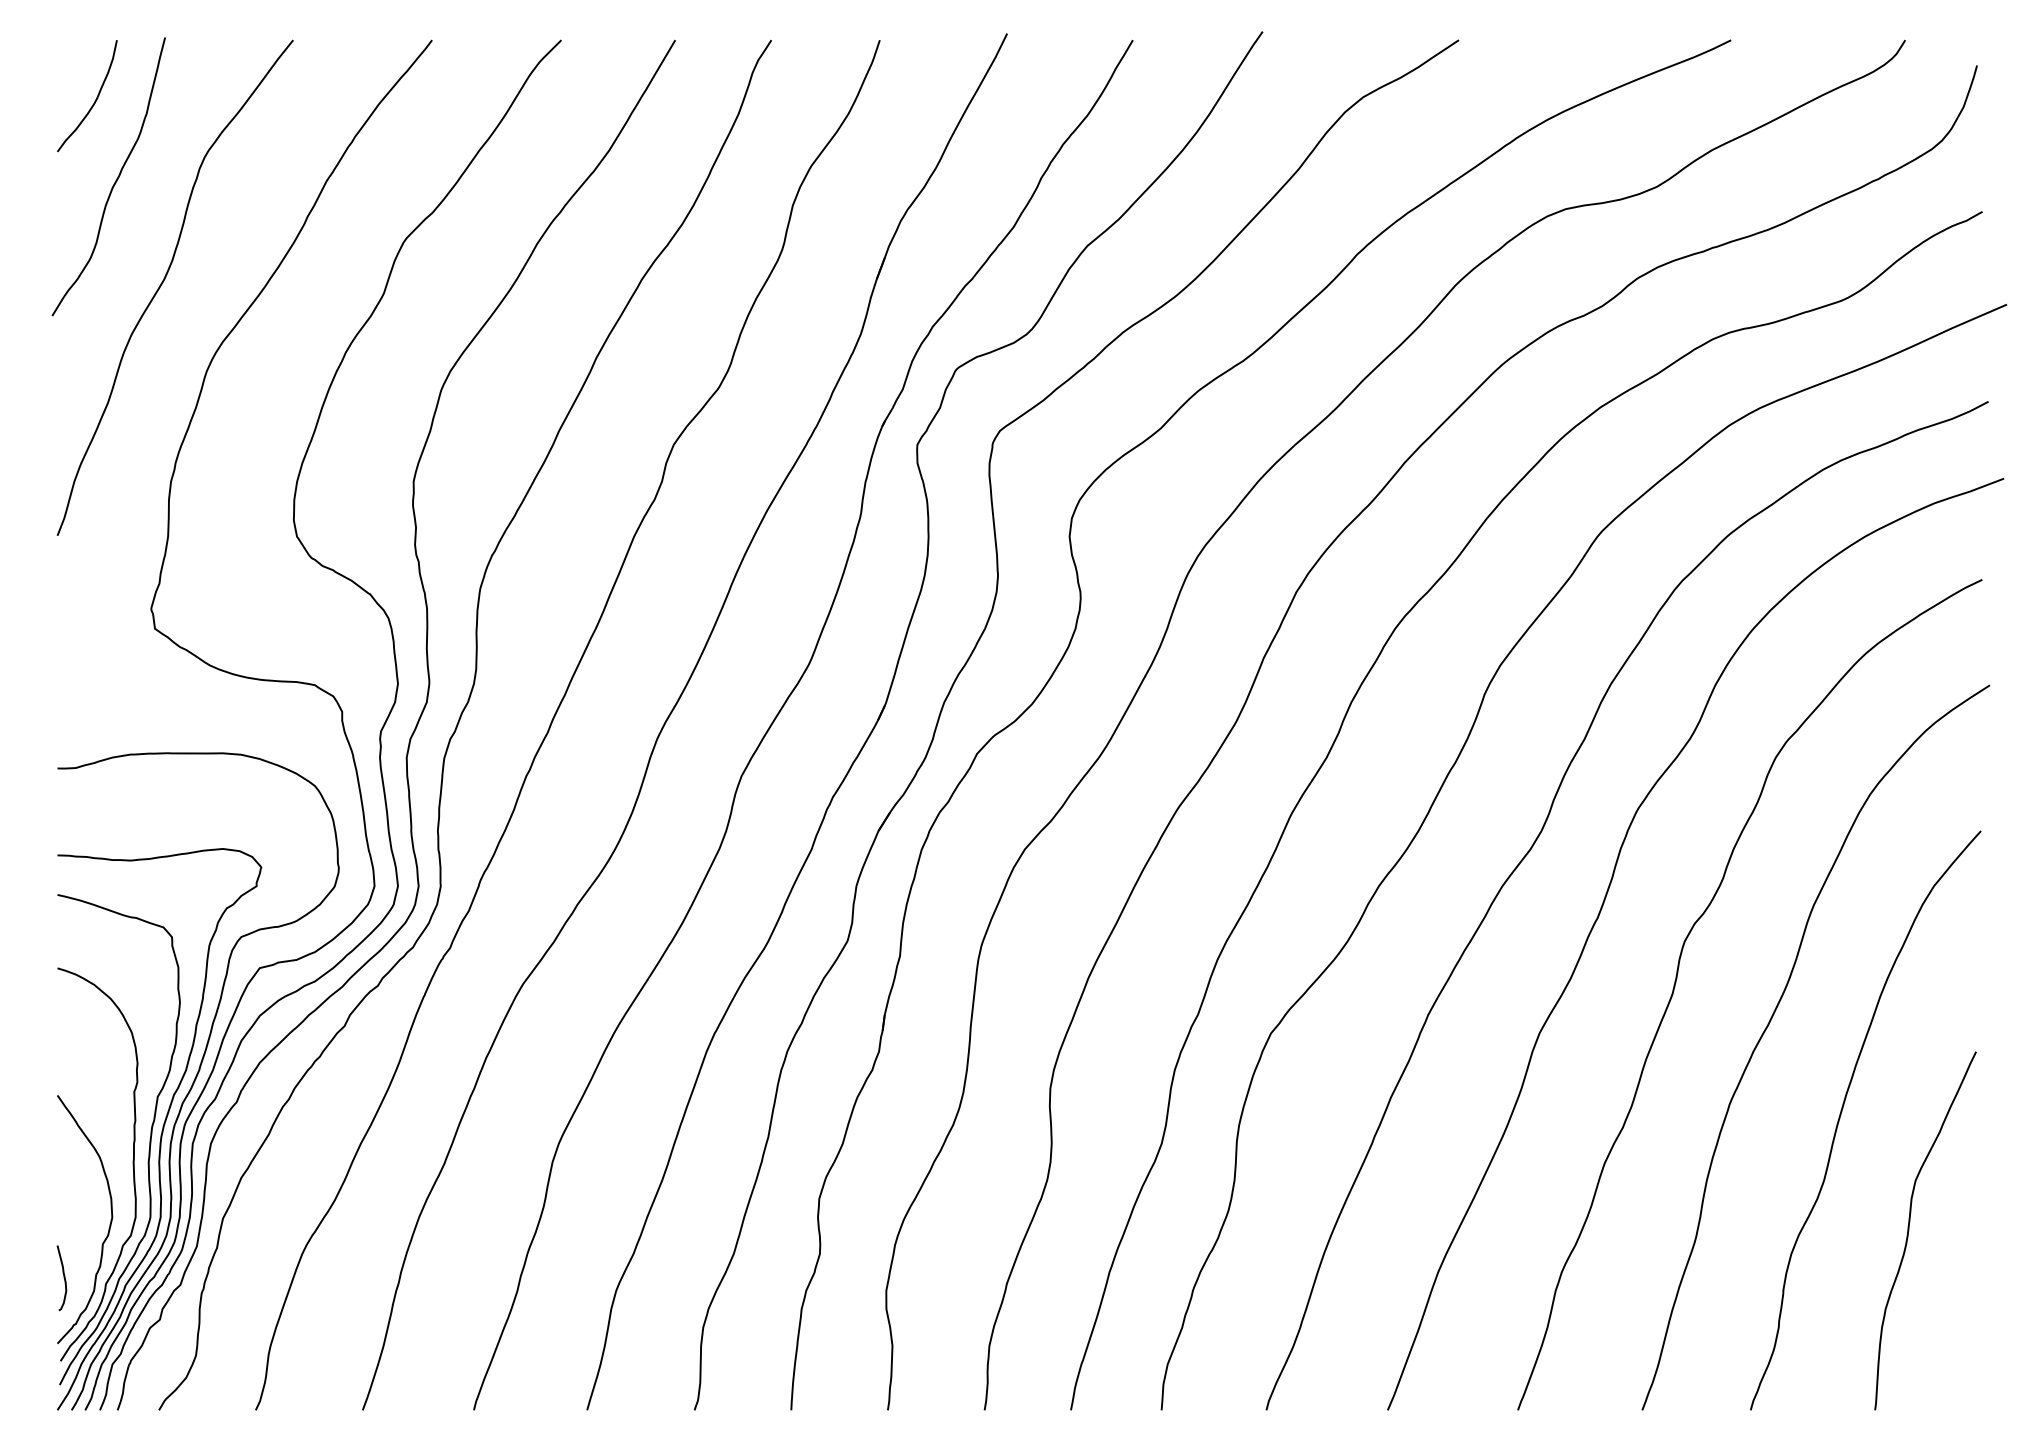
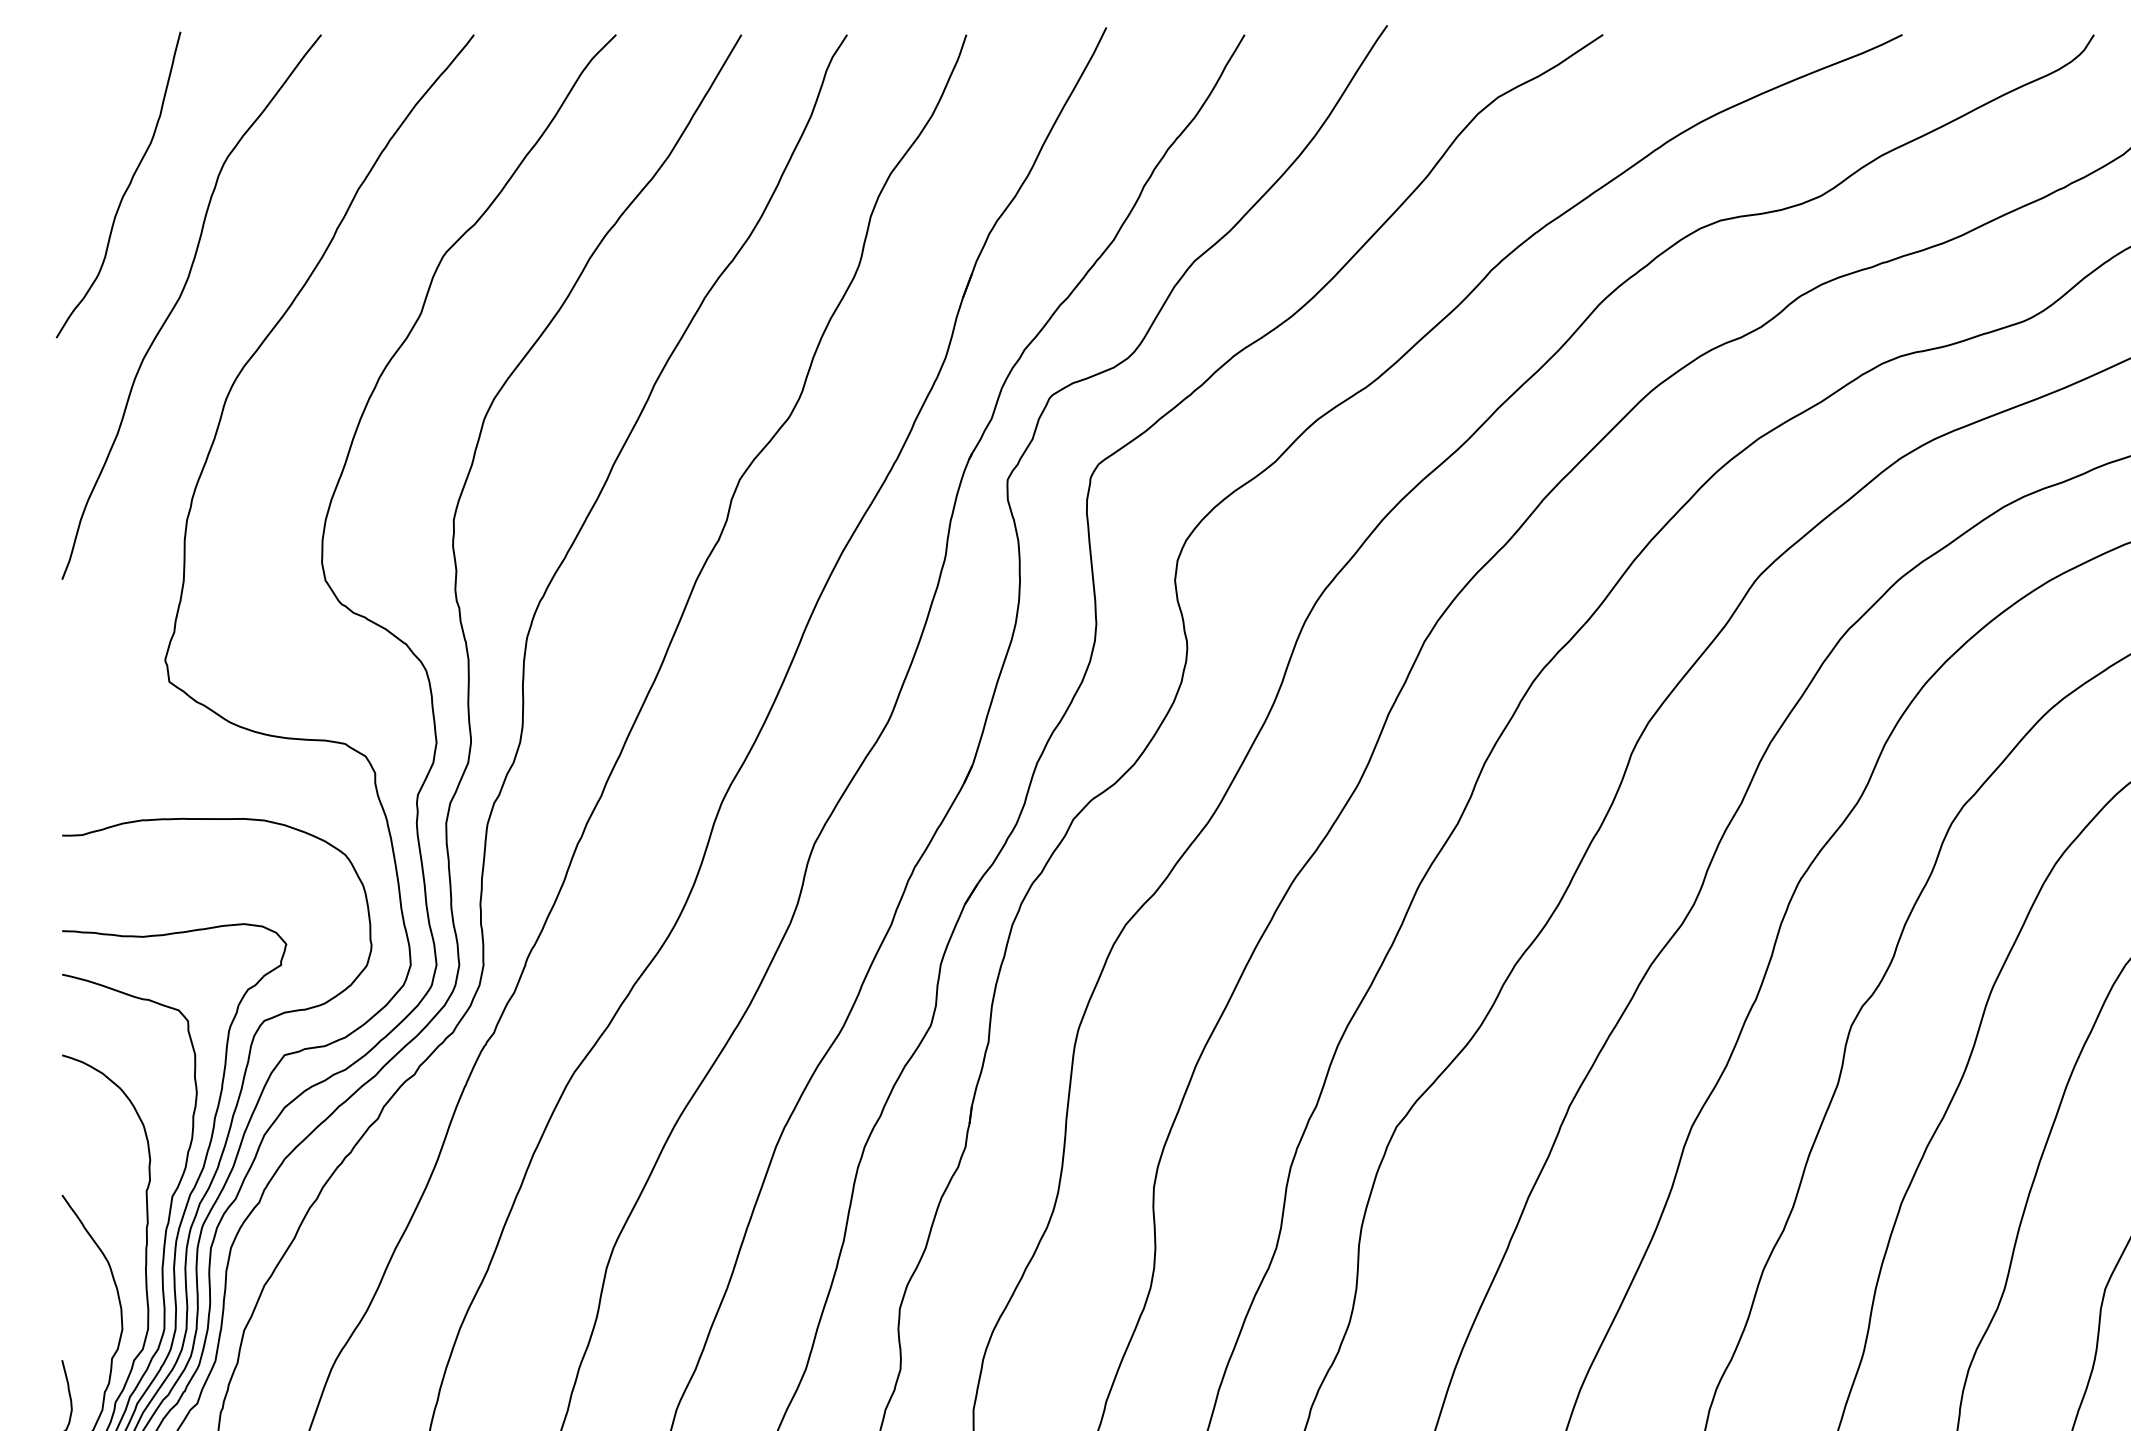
curve: (93, 102) -> (101, 103), removed

